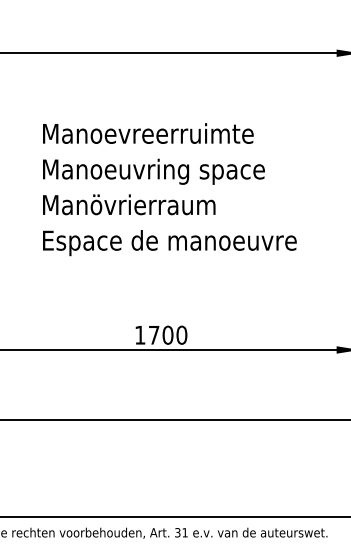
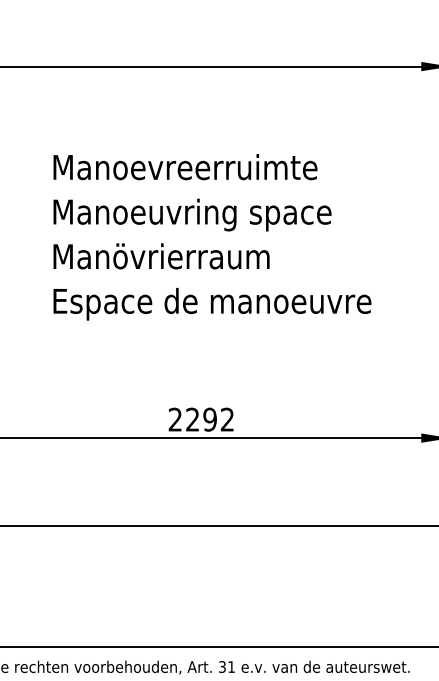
text: (161, 335) -> (201, 419), 1700 -> 2292

